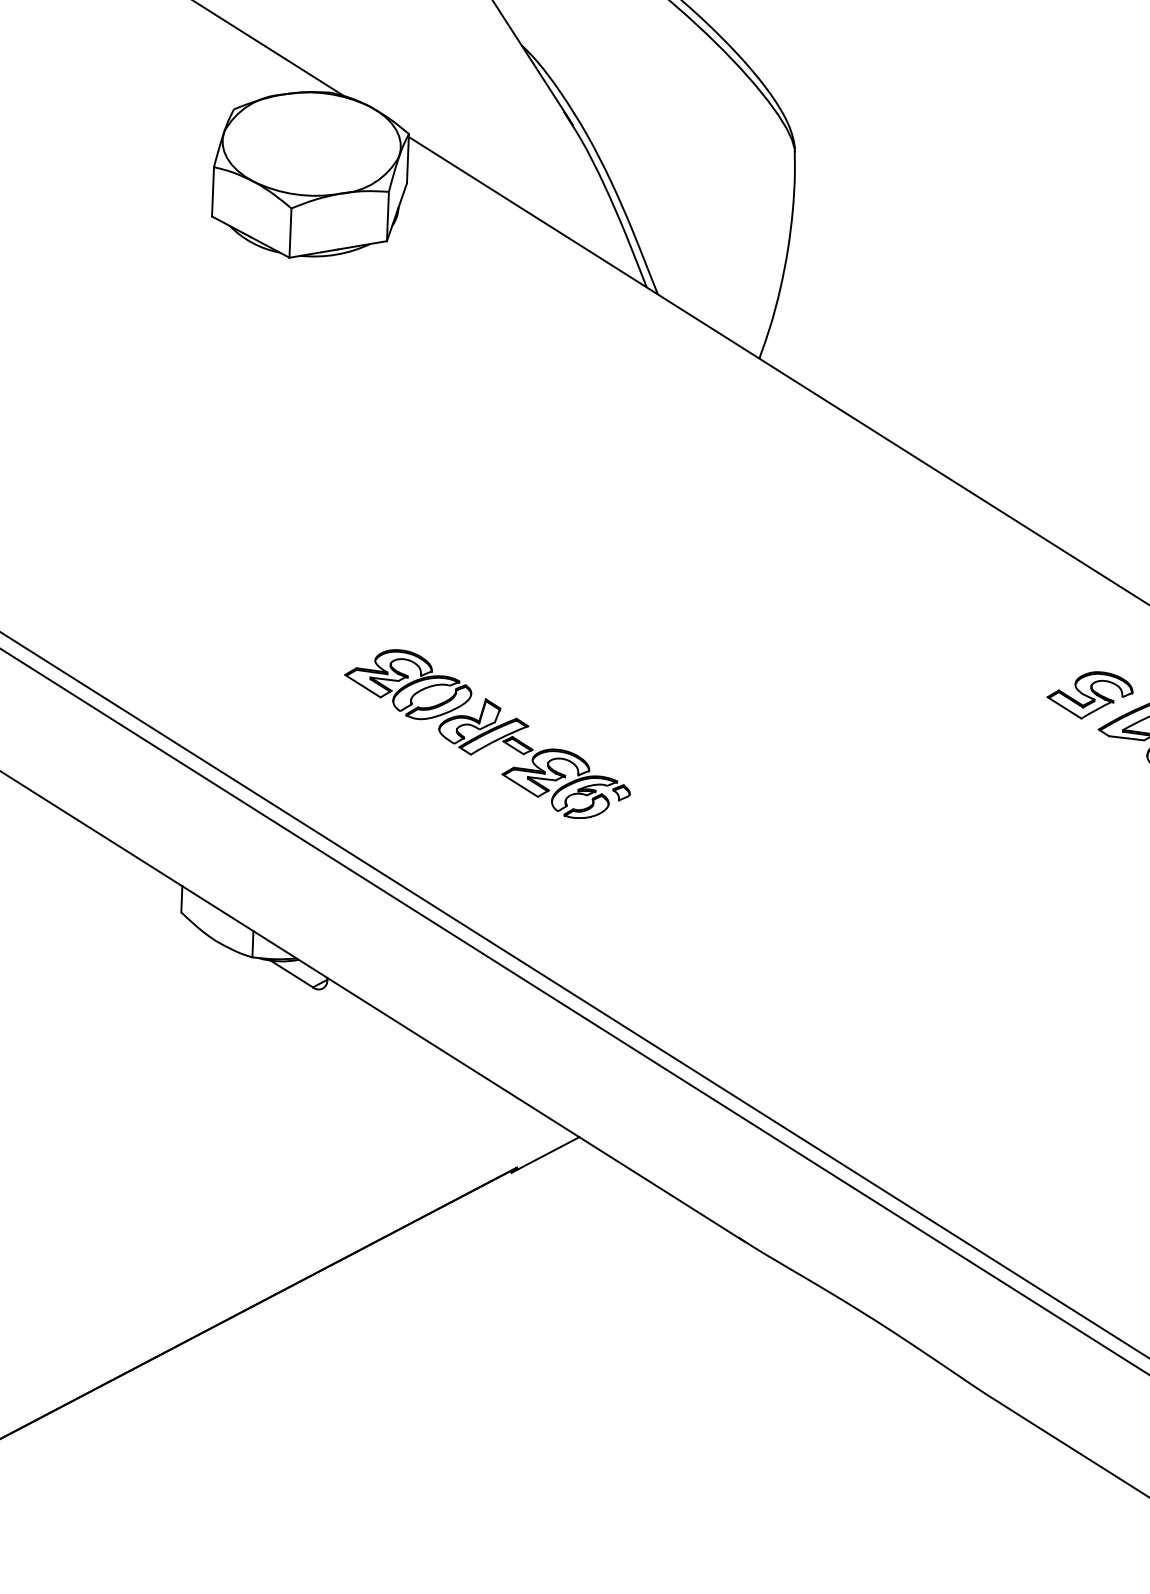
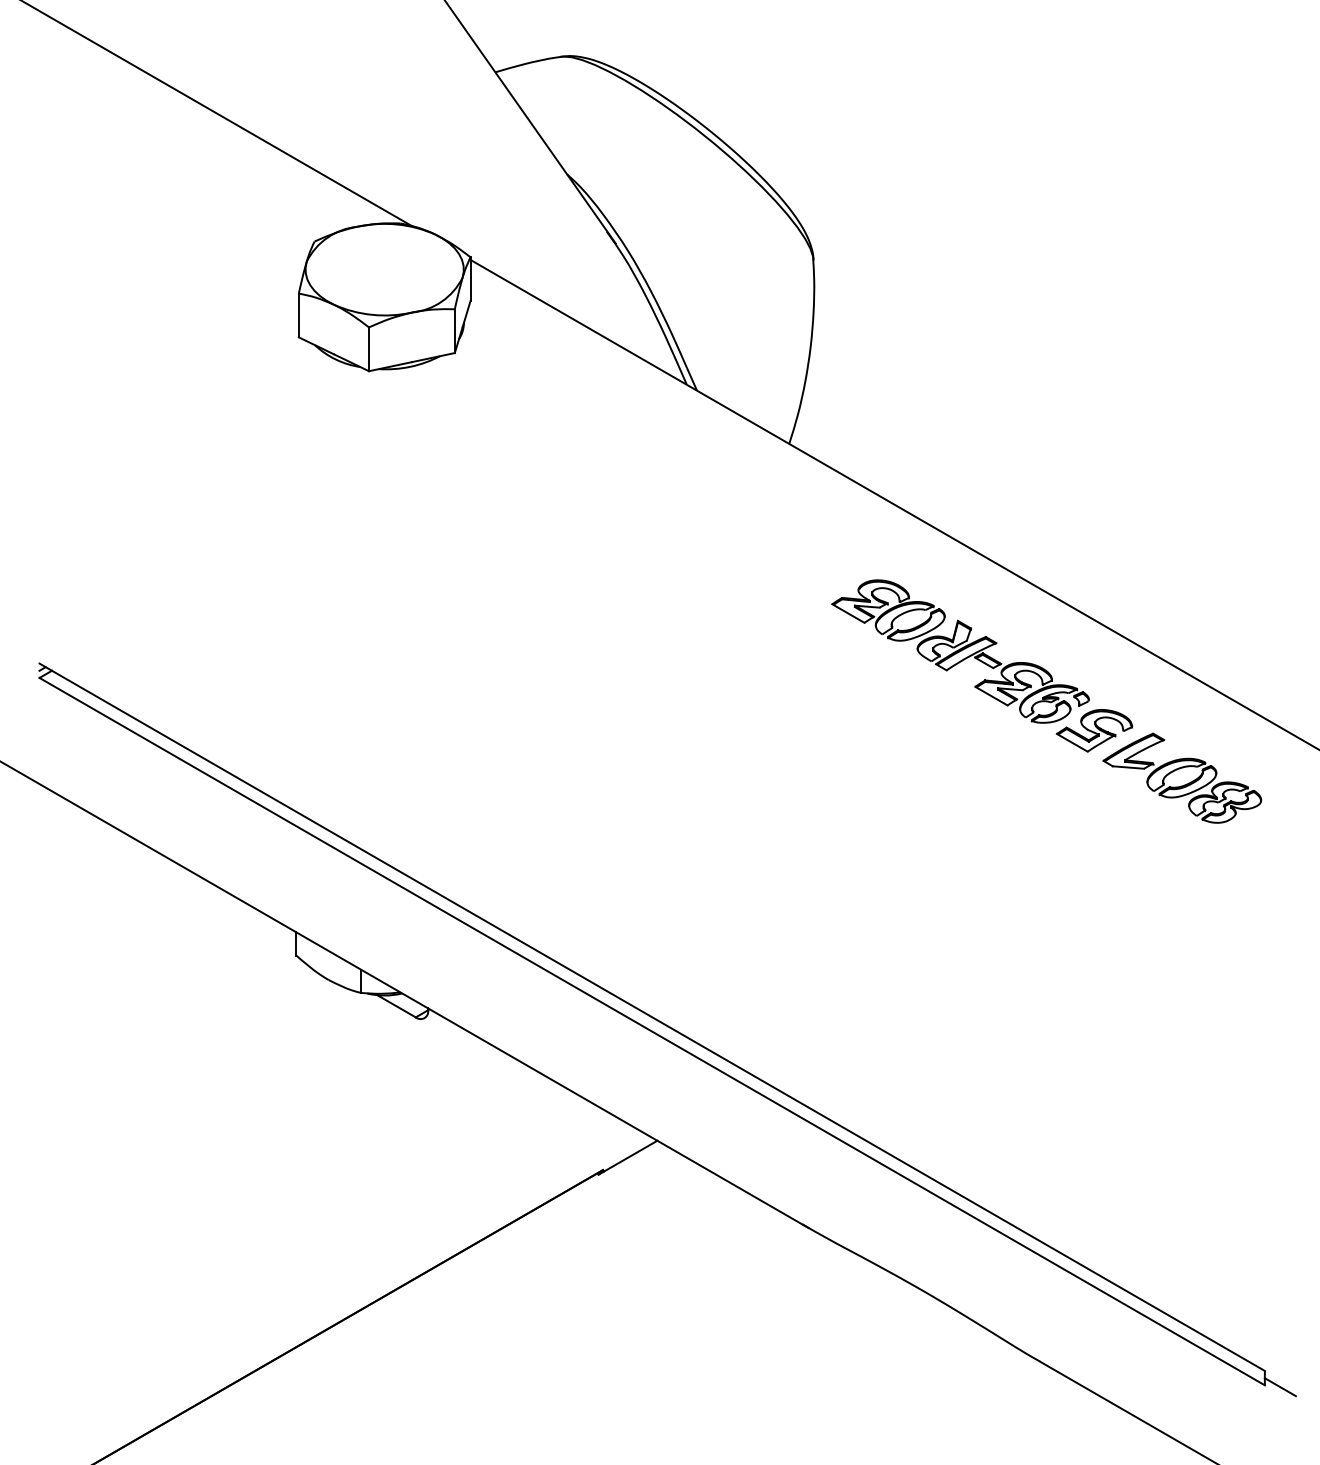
part: (487, 733) -> (960, 651), moved

